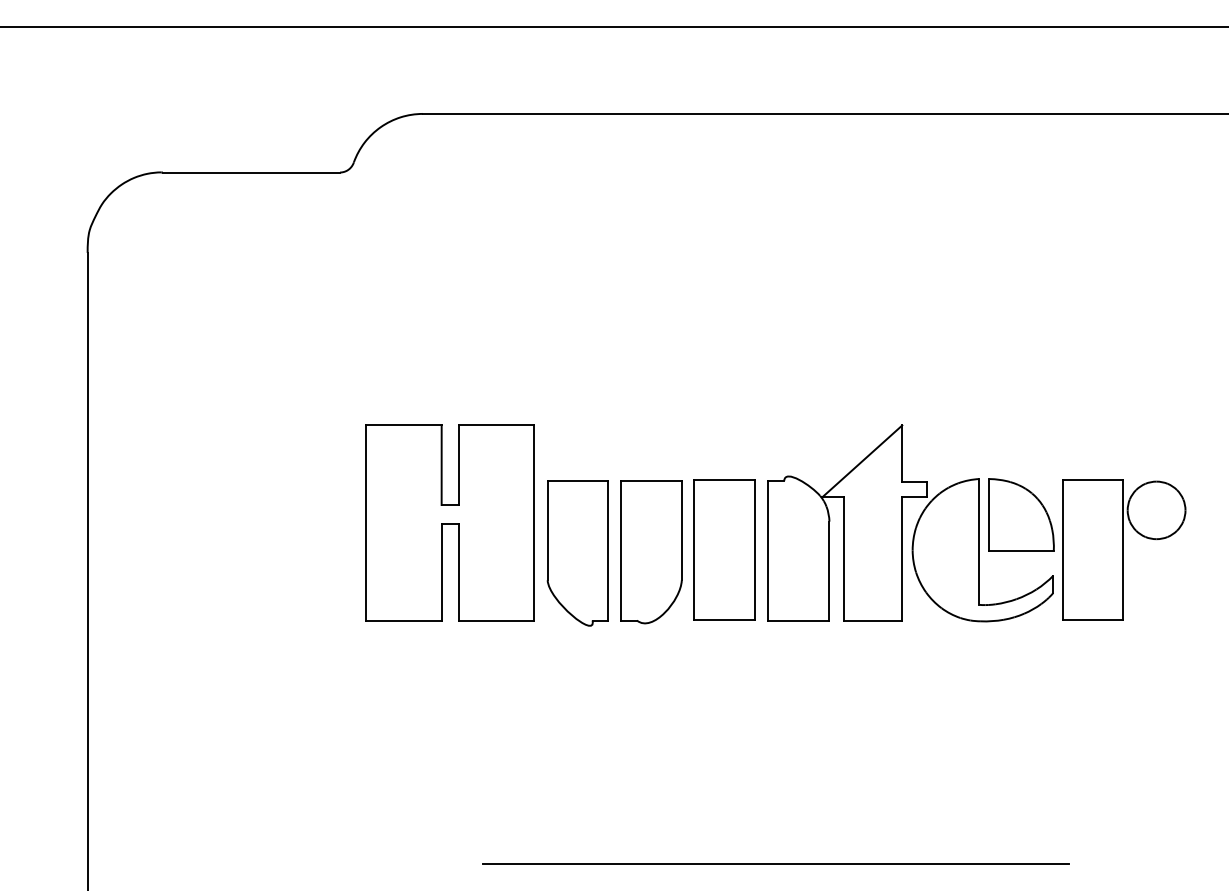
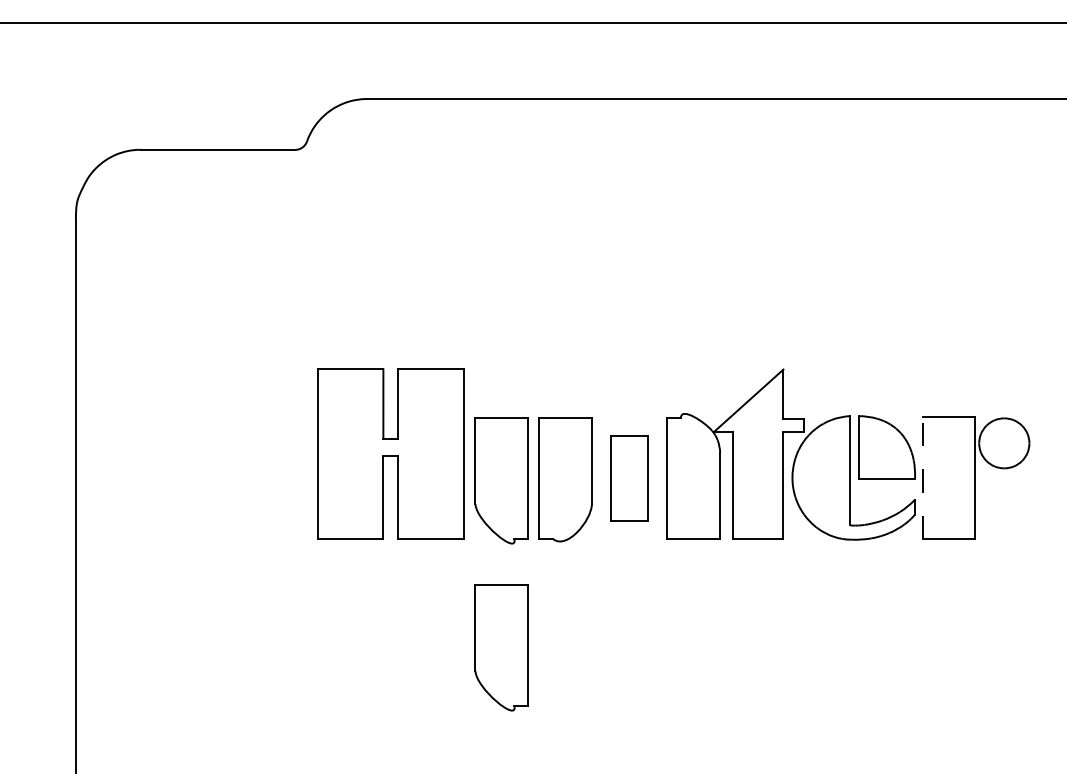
part: (723, 549) -> (628, 477), size x0.7
line: (1062, 550) -> (922, 478), solid -> dashed
part: (577, 745) -> (501, 647), added
line: (775, 864) -> (673, 750), removed

